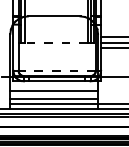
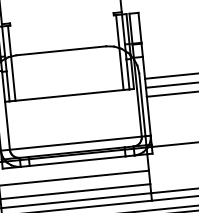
line: (56, 42) -> (69, 94), dashed -> solid
line: (57, 70) -> (76, 142), dashed -> solid

